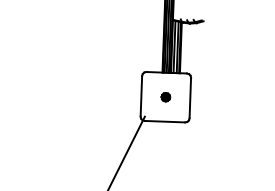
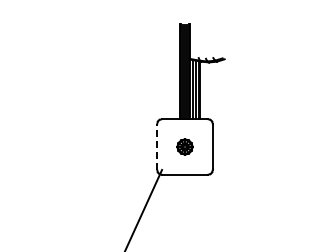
line: (141, 95) -> (157, 146), solid -> dashed
part: (165, 96) -> (184, 146), size x1.6

